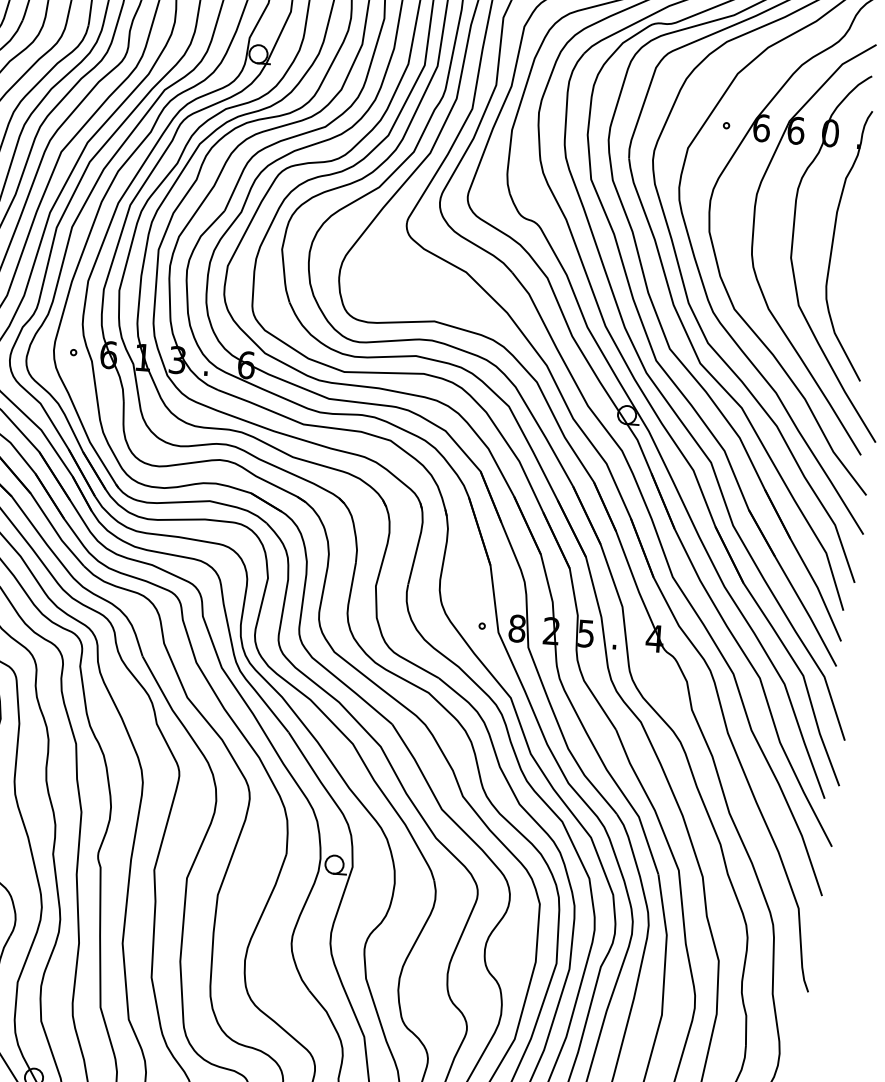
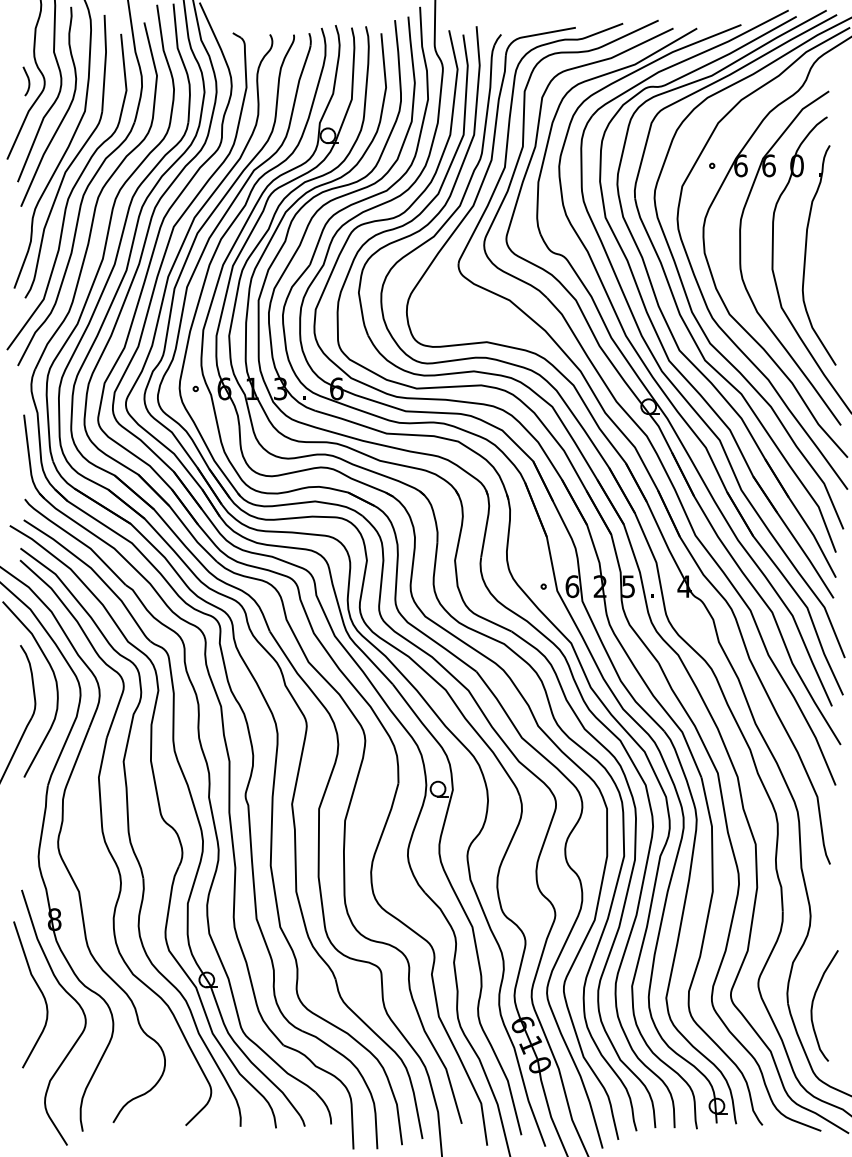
text: (517, 628) -> (572, 586), 8 -> 6

